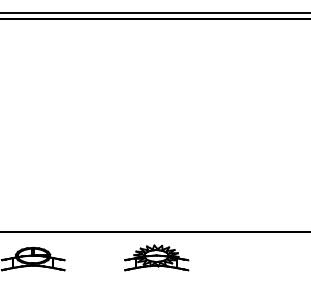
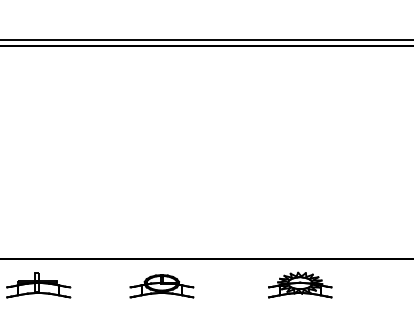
part: (156, 257) -> (300, 284), moved

